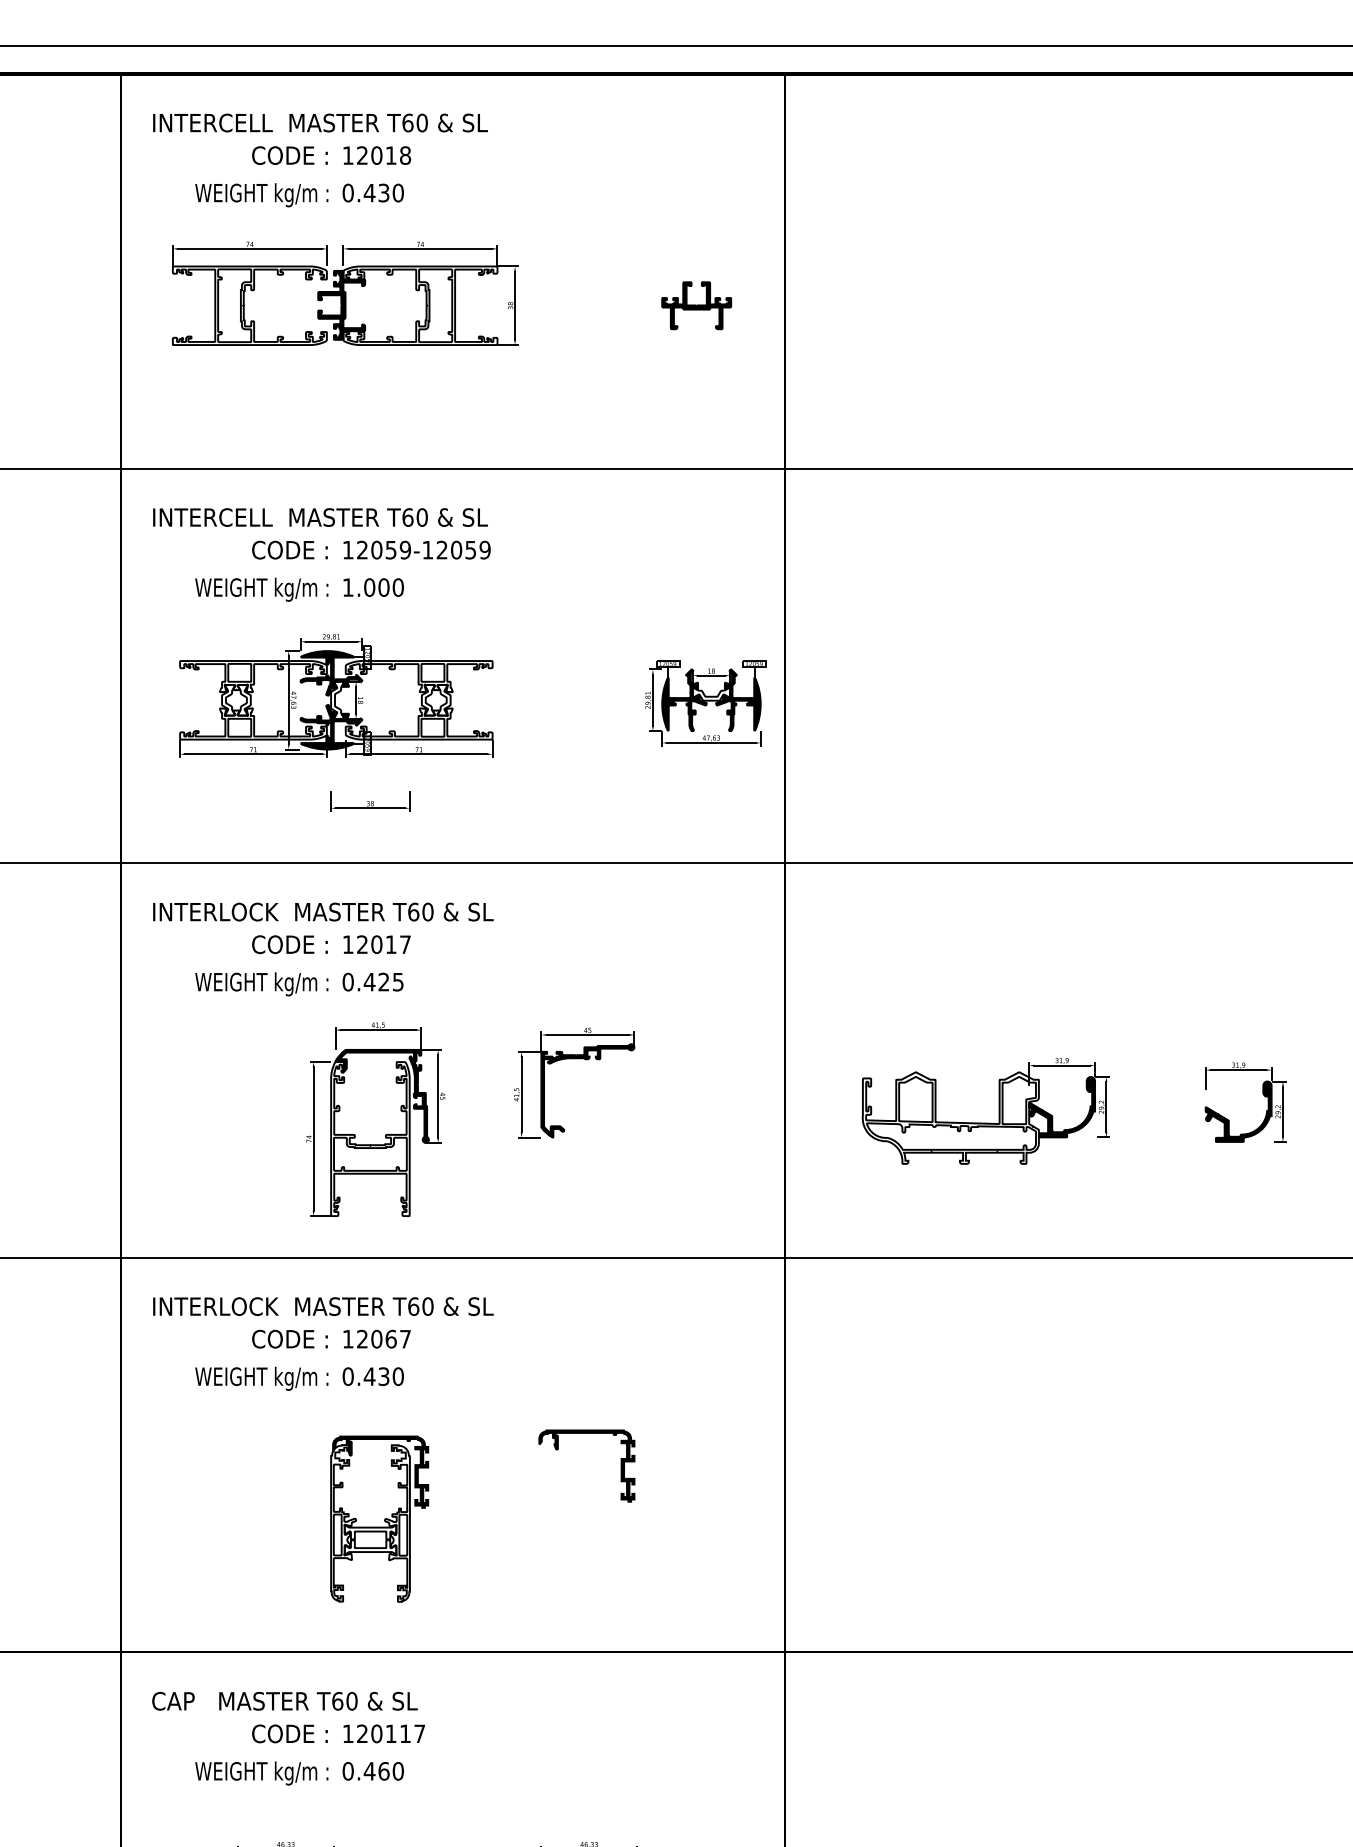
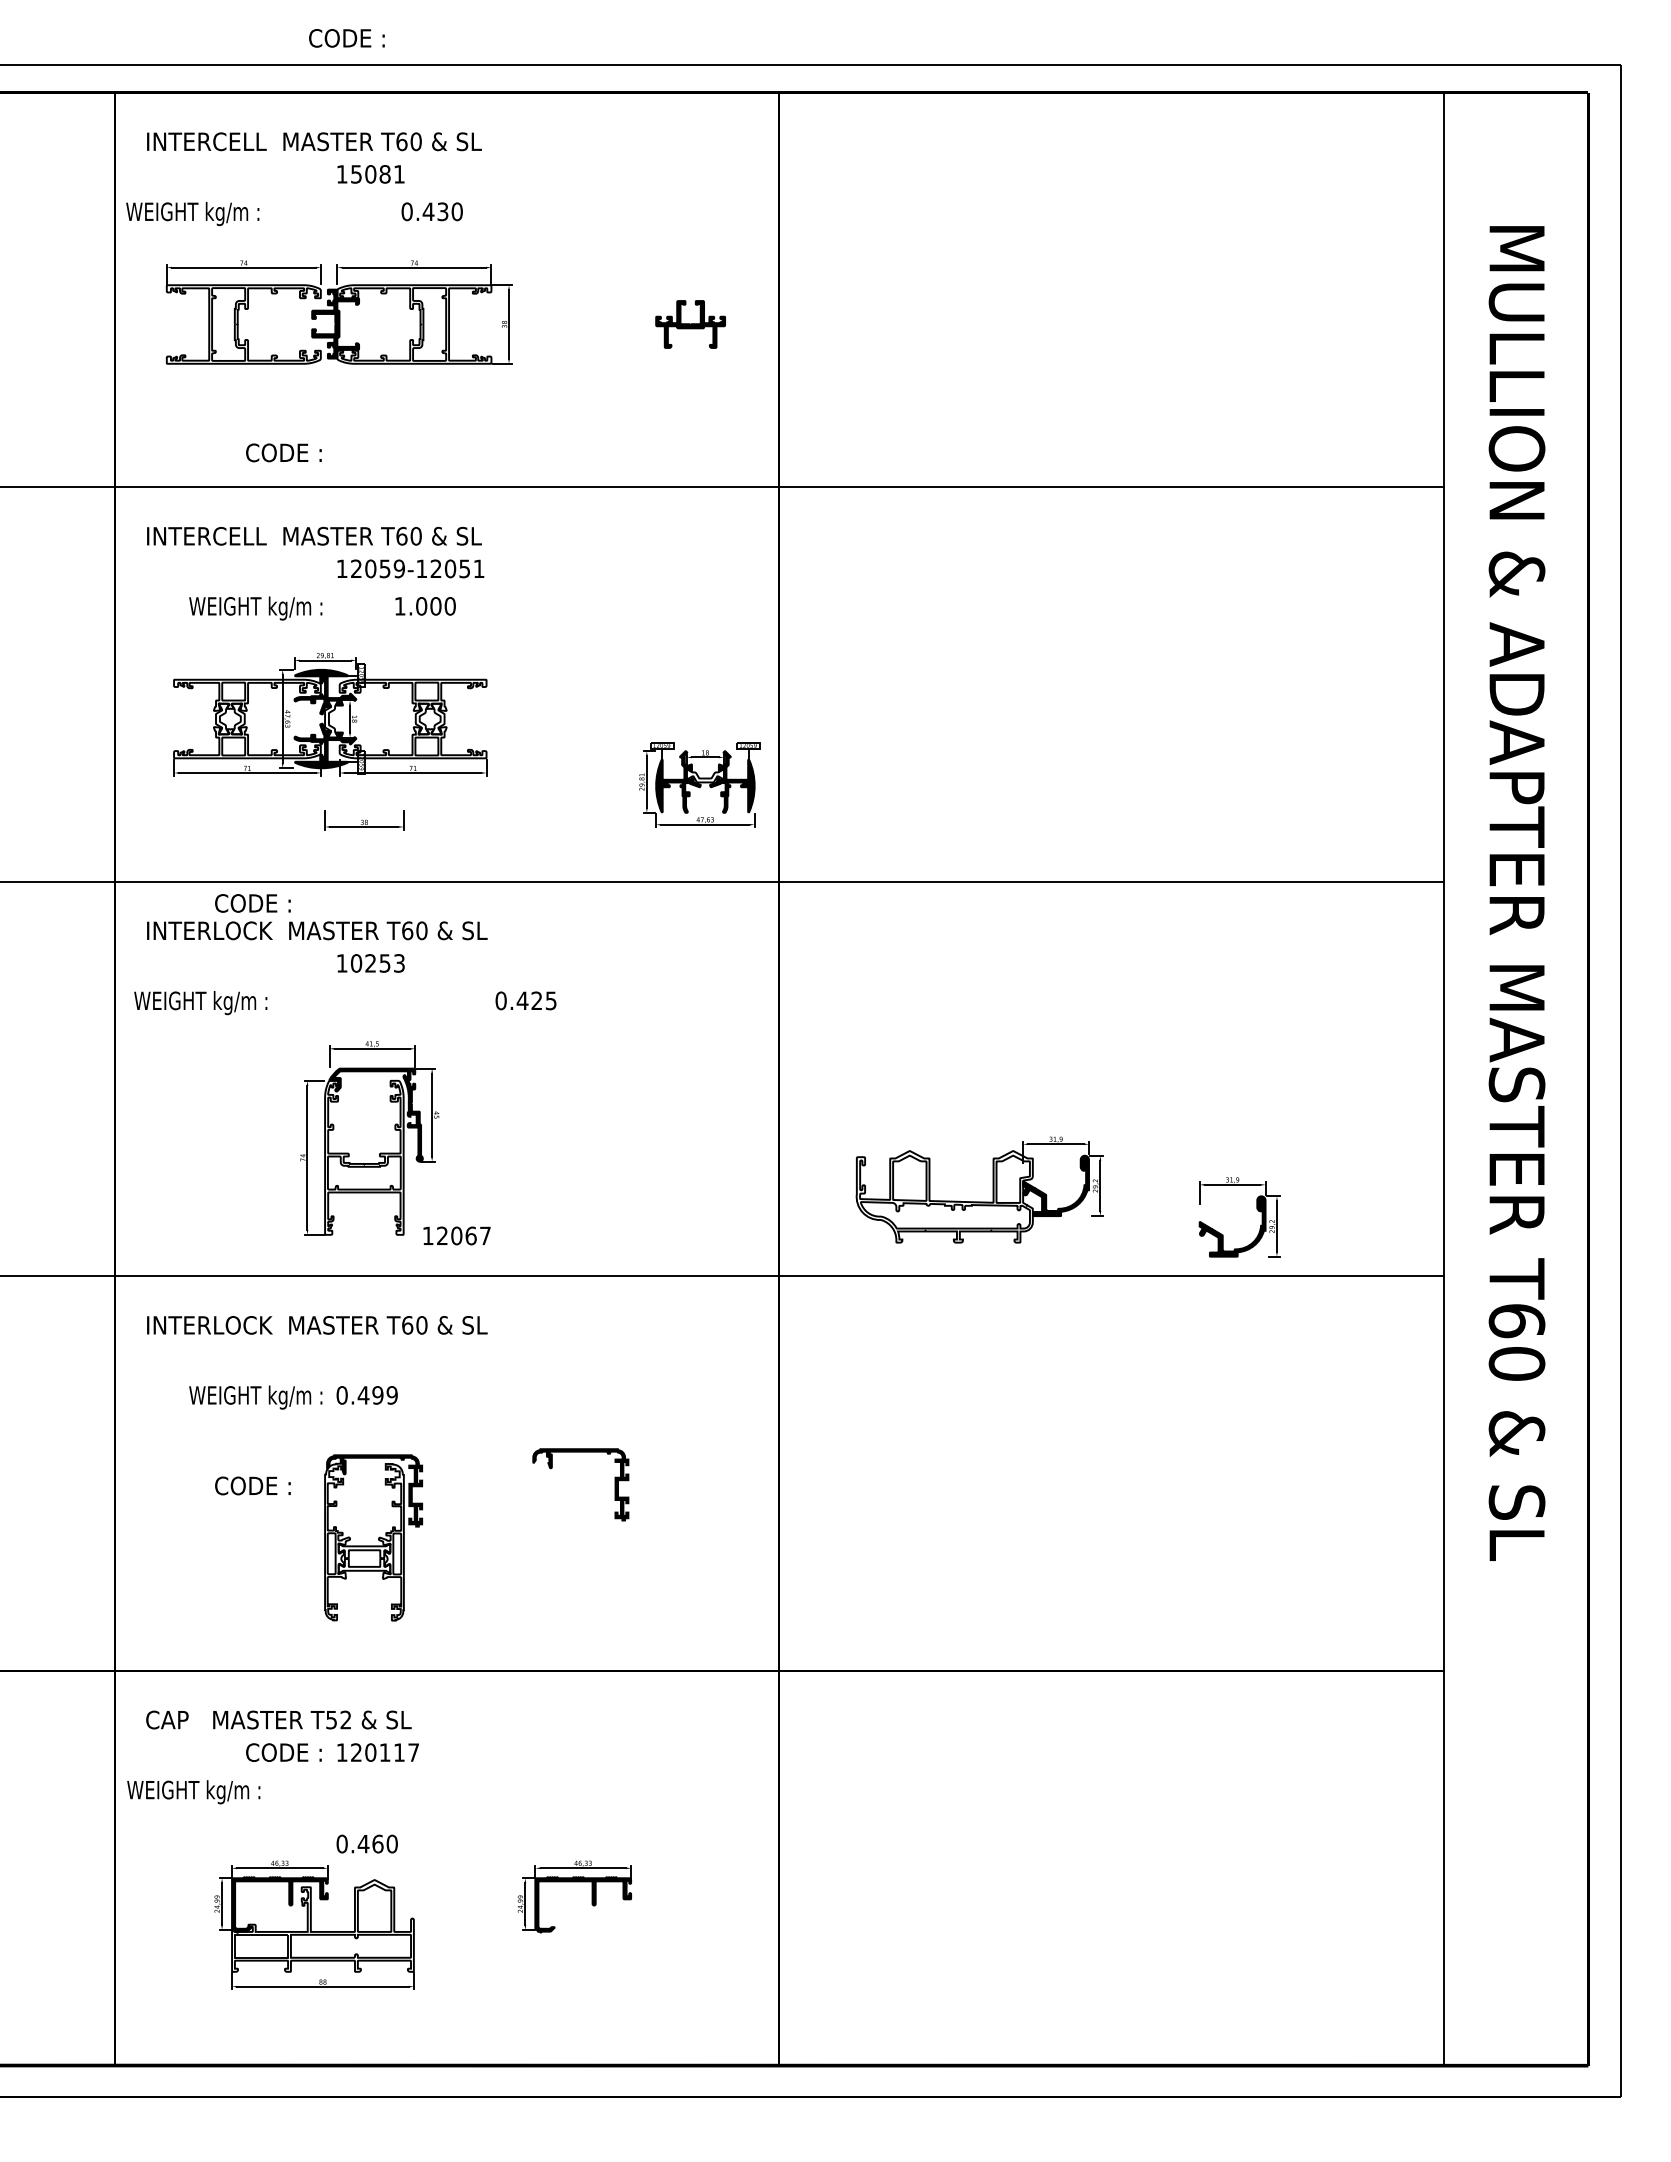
text: (289, 155) -> (346, 38), moved
text: (384, 155) -> (378, 174), 12018 -> 15081
text: (372, 192) -> (431, 211), moved
text: (261, 194) -> (192, 213), moved
text: (289, 549) -> (283, 452), moved
text: (484, 549) -> (478, 568), 12059-12059 -> 12059-12051
text: (373, 587) -> (425, 606), moved
part: (705, 702) -> (699, 784), moved
text: (289, 944) -> (252, 903), moved
text: (383, 944) -> (377, 963), 12017 -> 10253
text: (372, 981) -> (525, 1000), moved
text: (261, 984) -> (200, 1003), moved
part: (574, 1058) -> (568, 1077), removed
part: (1262, 1094) -> (1256, 1209), moved
part: (985, 1122) -> (979, 1201), moved
text: (289, 1338) -> (252, 1485), moved
text: (376, 1338) -> (456, 1235), moved
text: (390, 1376) -> (384, 1395), 0.430 -> 0.499
text: (344, 1700) -> (338, 1719), T60 -> T52
text: (372, 1770) -> (366, 1843), moved
text: (261, 1773) -> (193, 1792), moved

